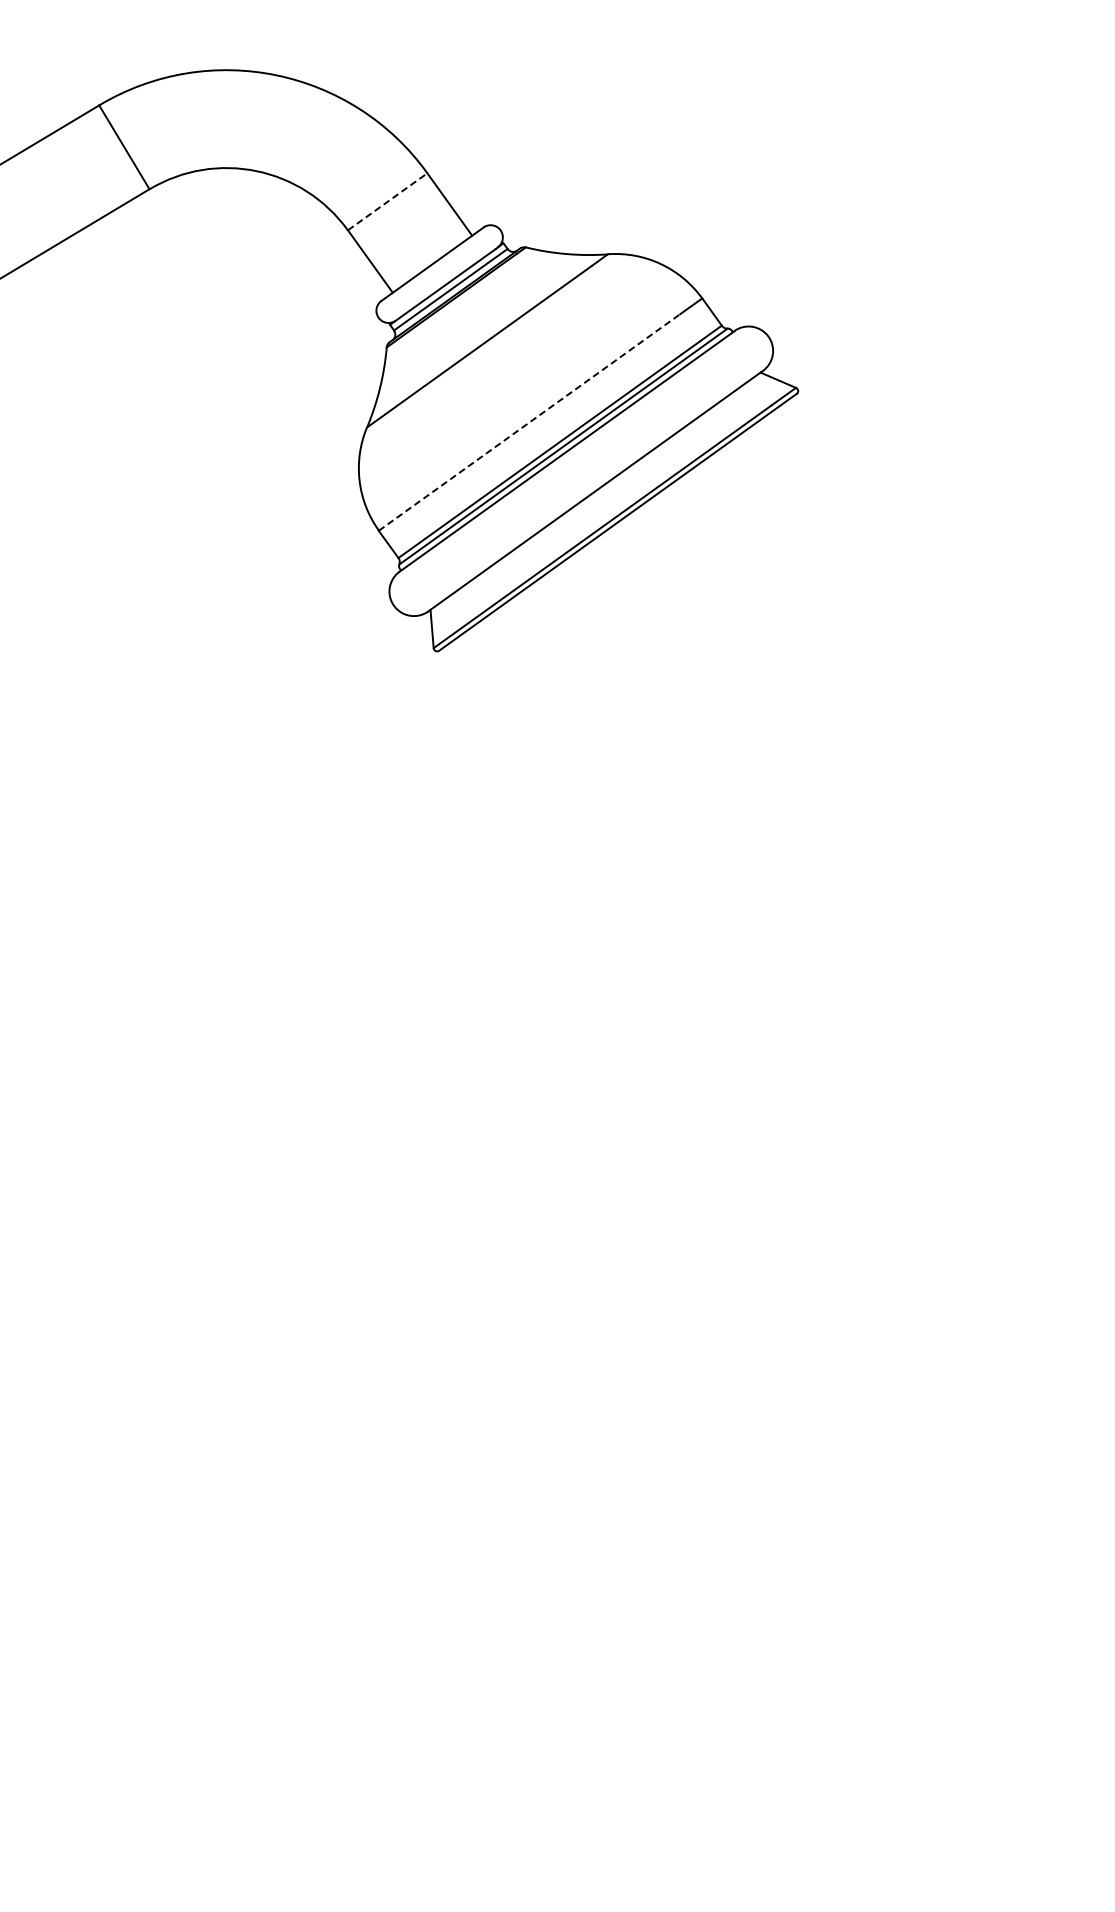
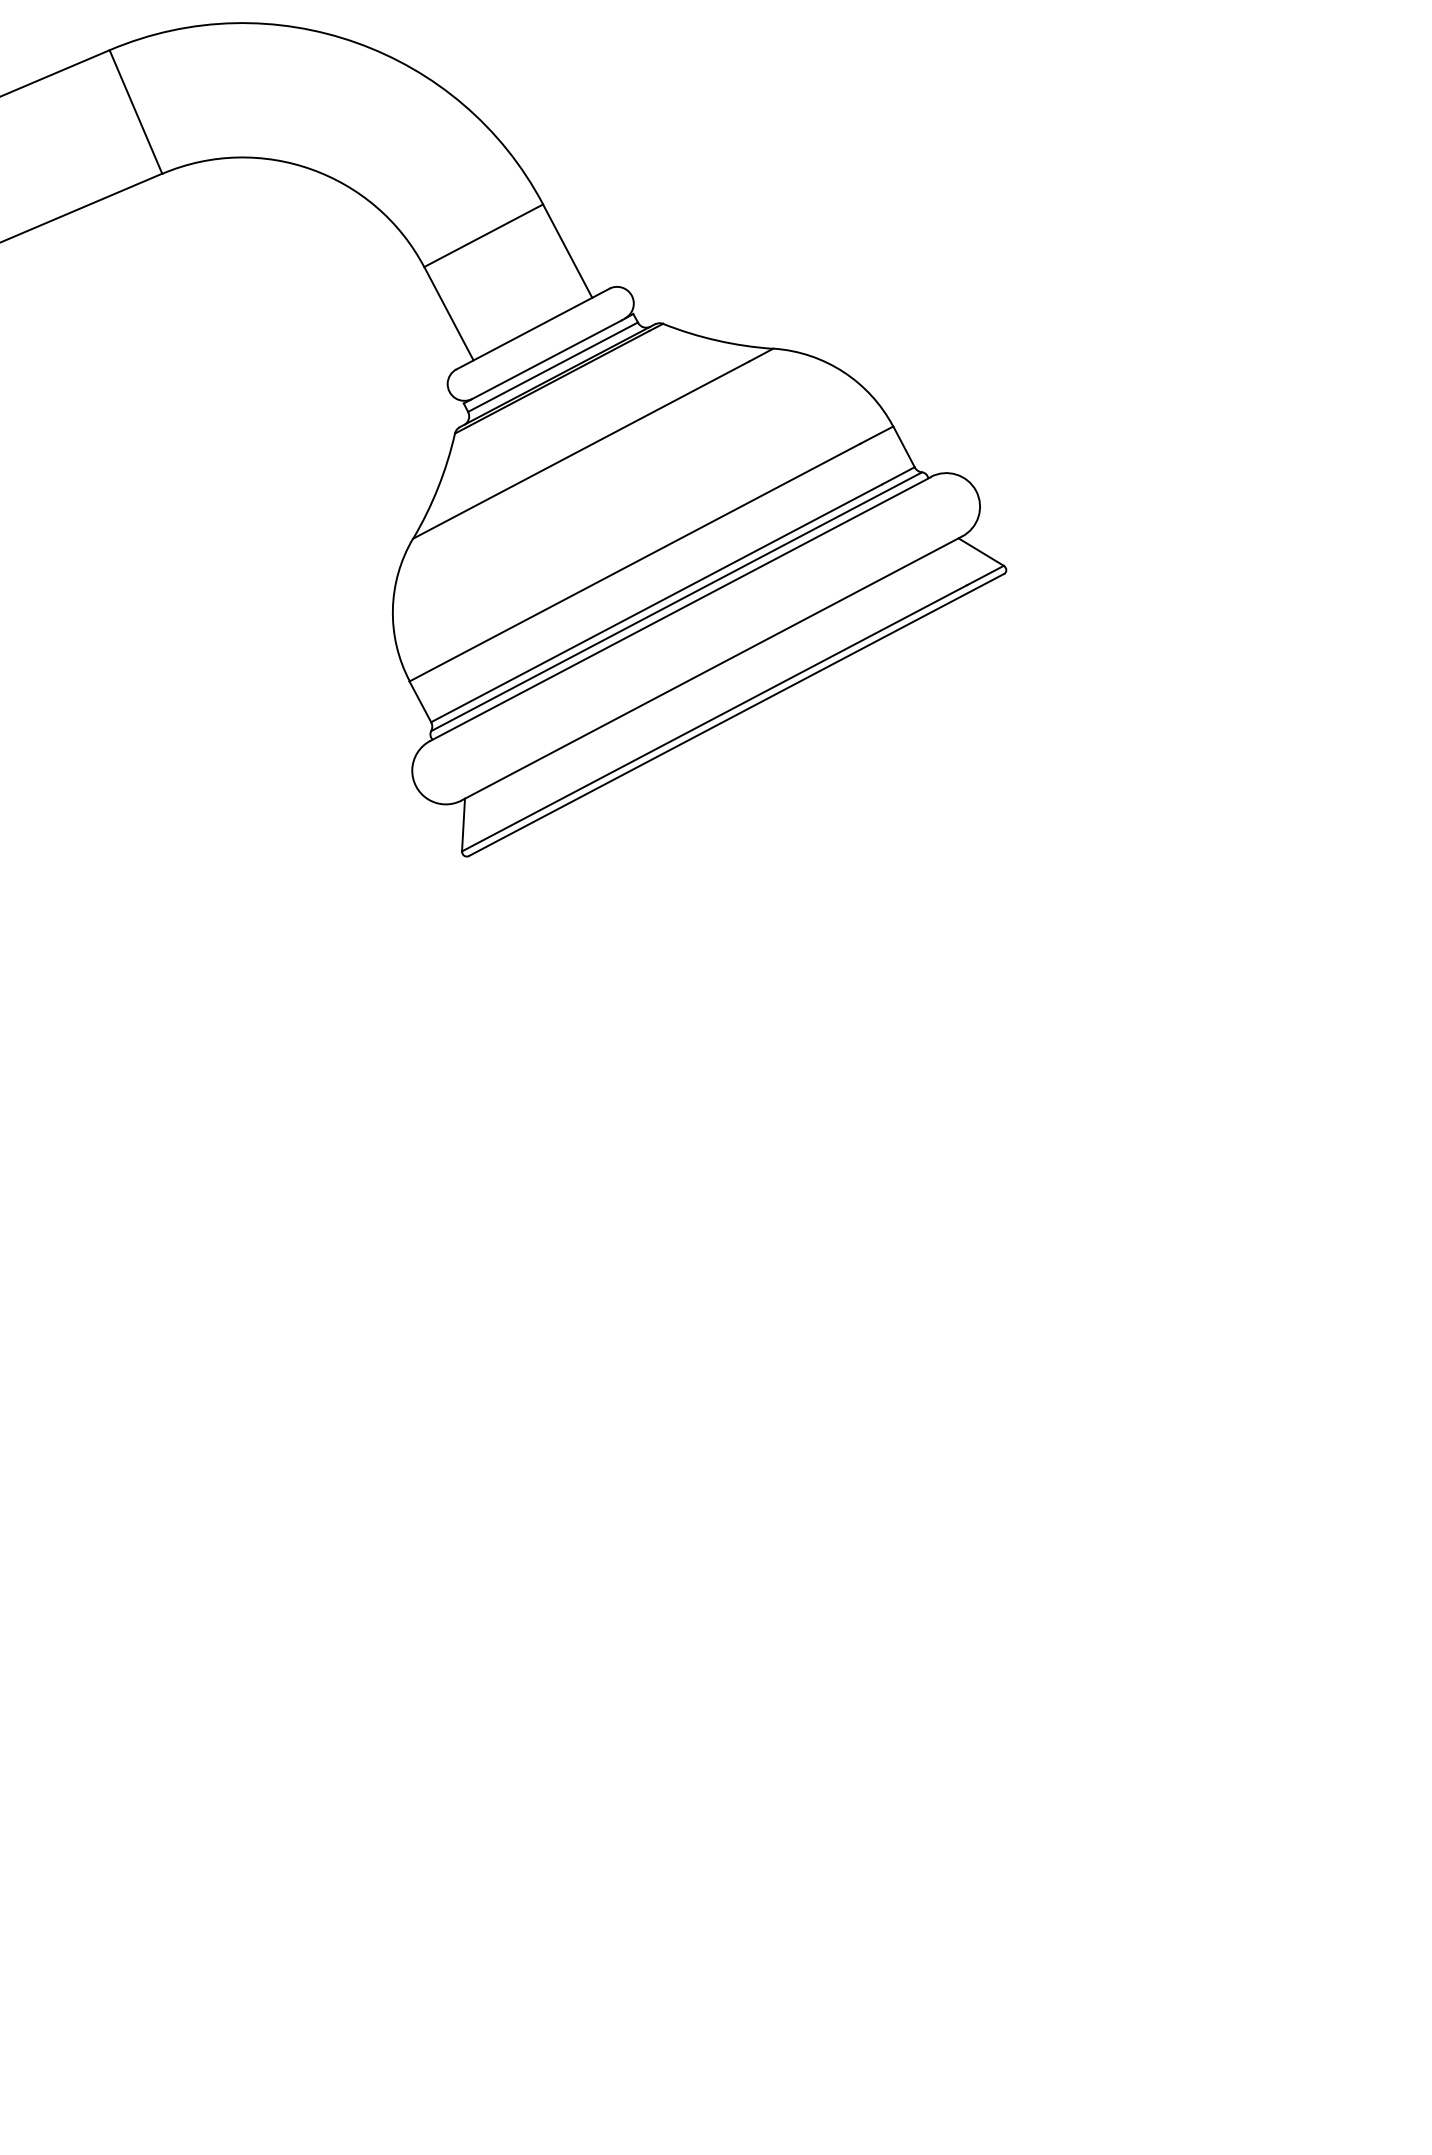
line: (387, 201) -> (483, 235), dashed -> solid
line: (529, 422) -> (634, 562), dashed -> solid

